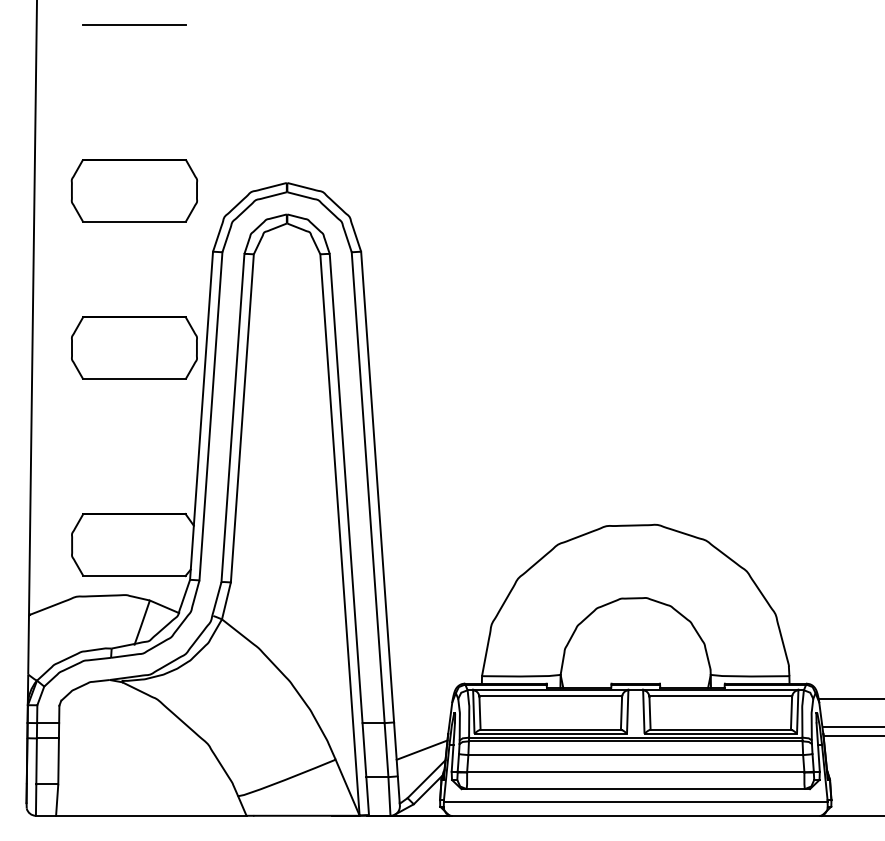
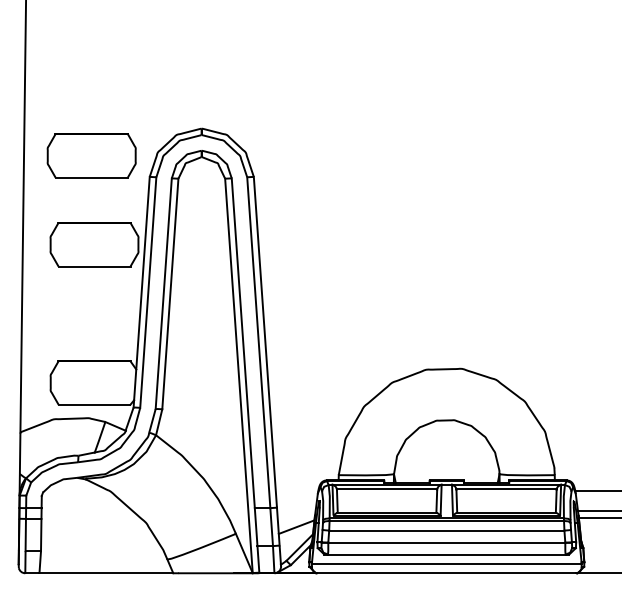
line: (133, 25) -> (93, 17), removed
part: (133, 190) -> (91, 155), moved

